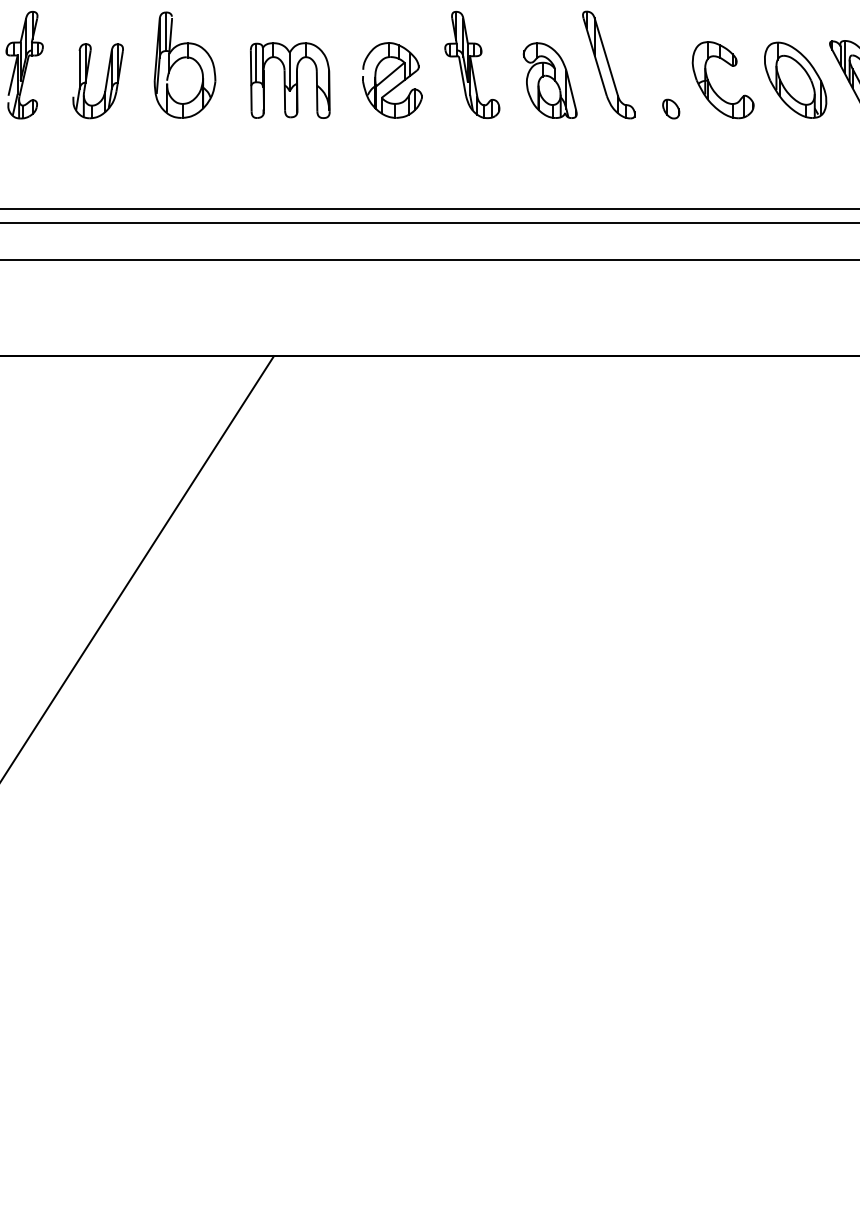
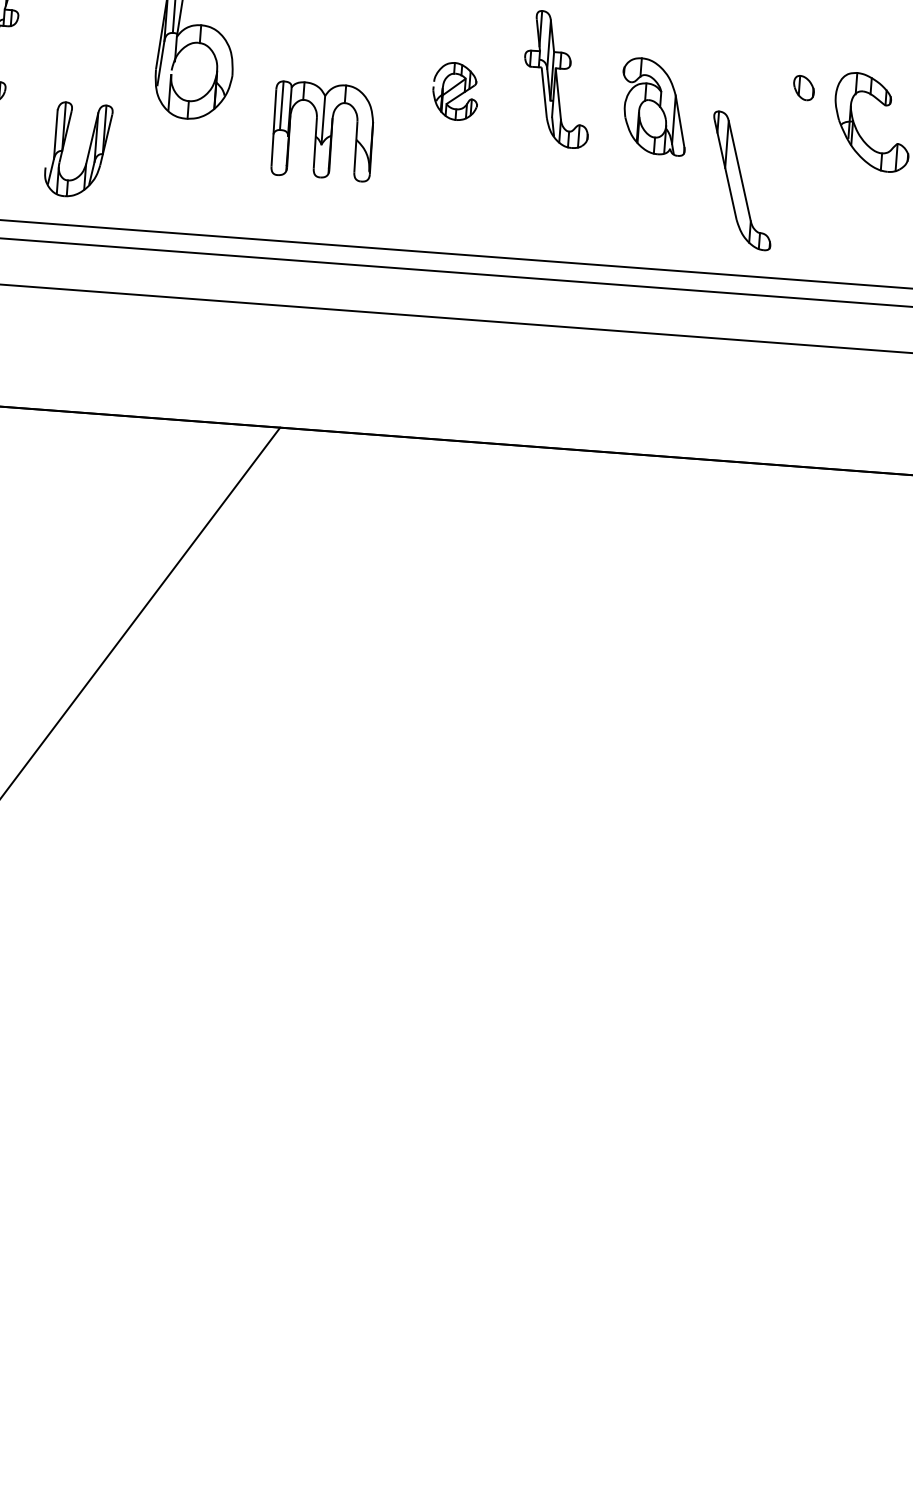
part: (608, 64) -> (741, 180), moved
part: (290, 80) -> (323, 131), moved
part: (392, 80) -> (455, 91), size x0.6
part: (105, 82) -> (87, 152), moved
part: (671, 108) -> (804, 87), moved

